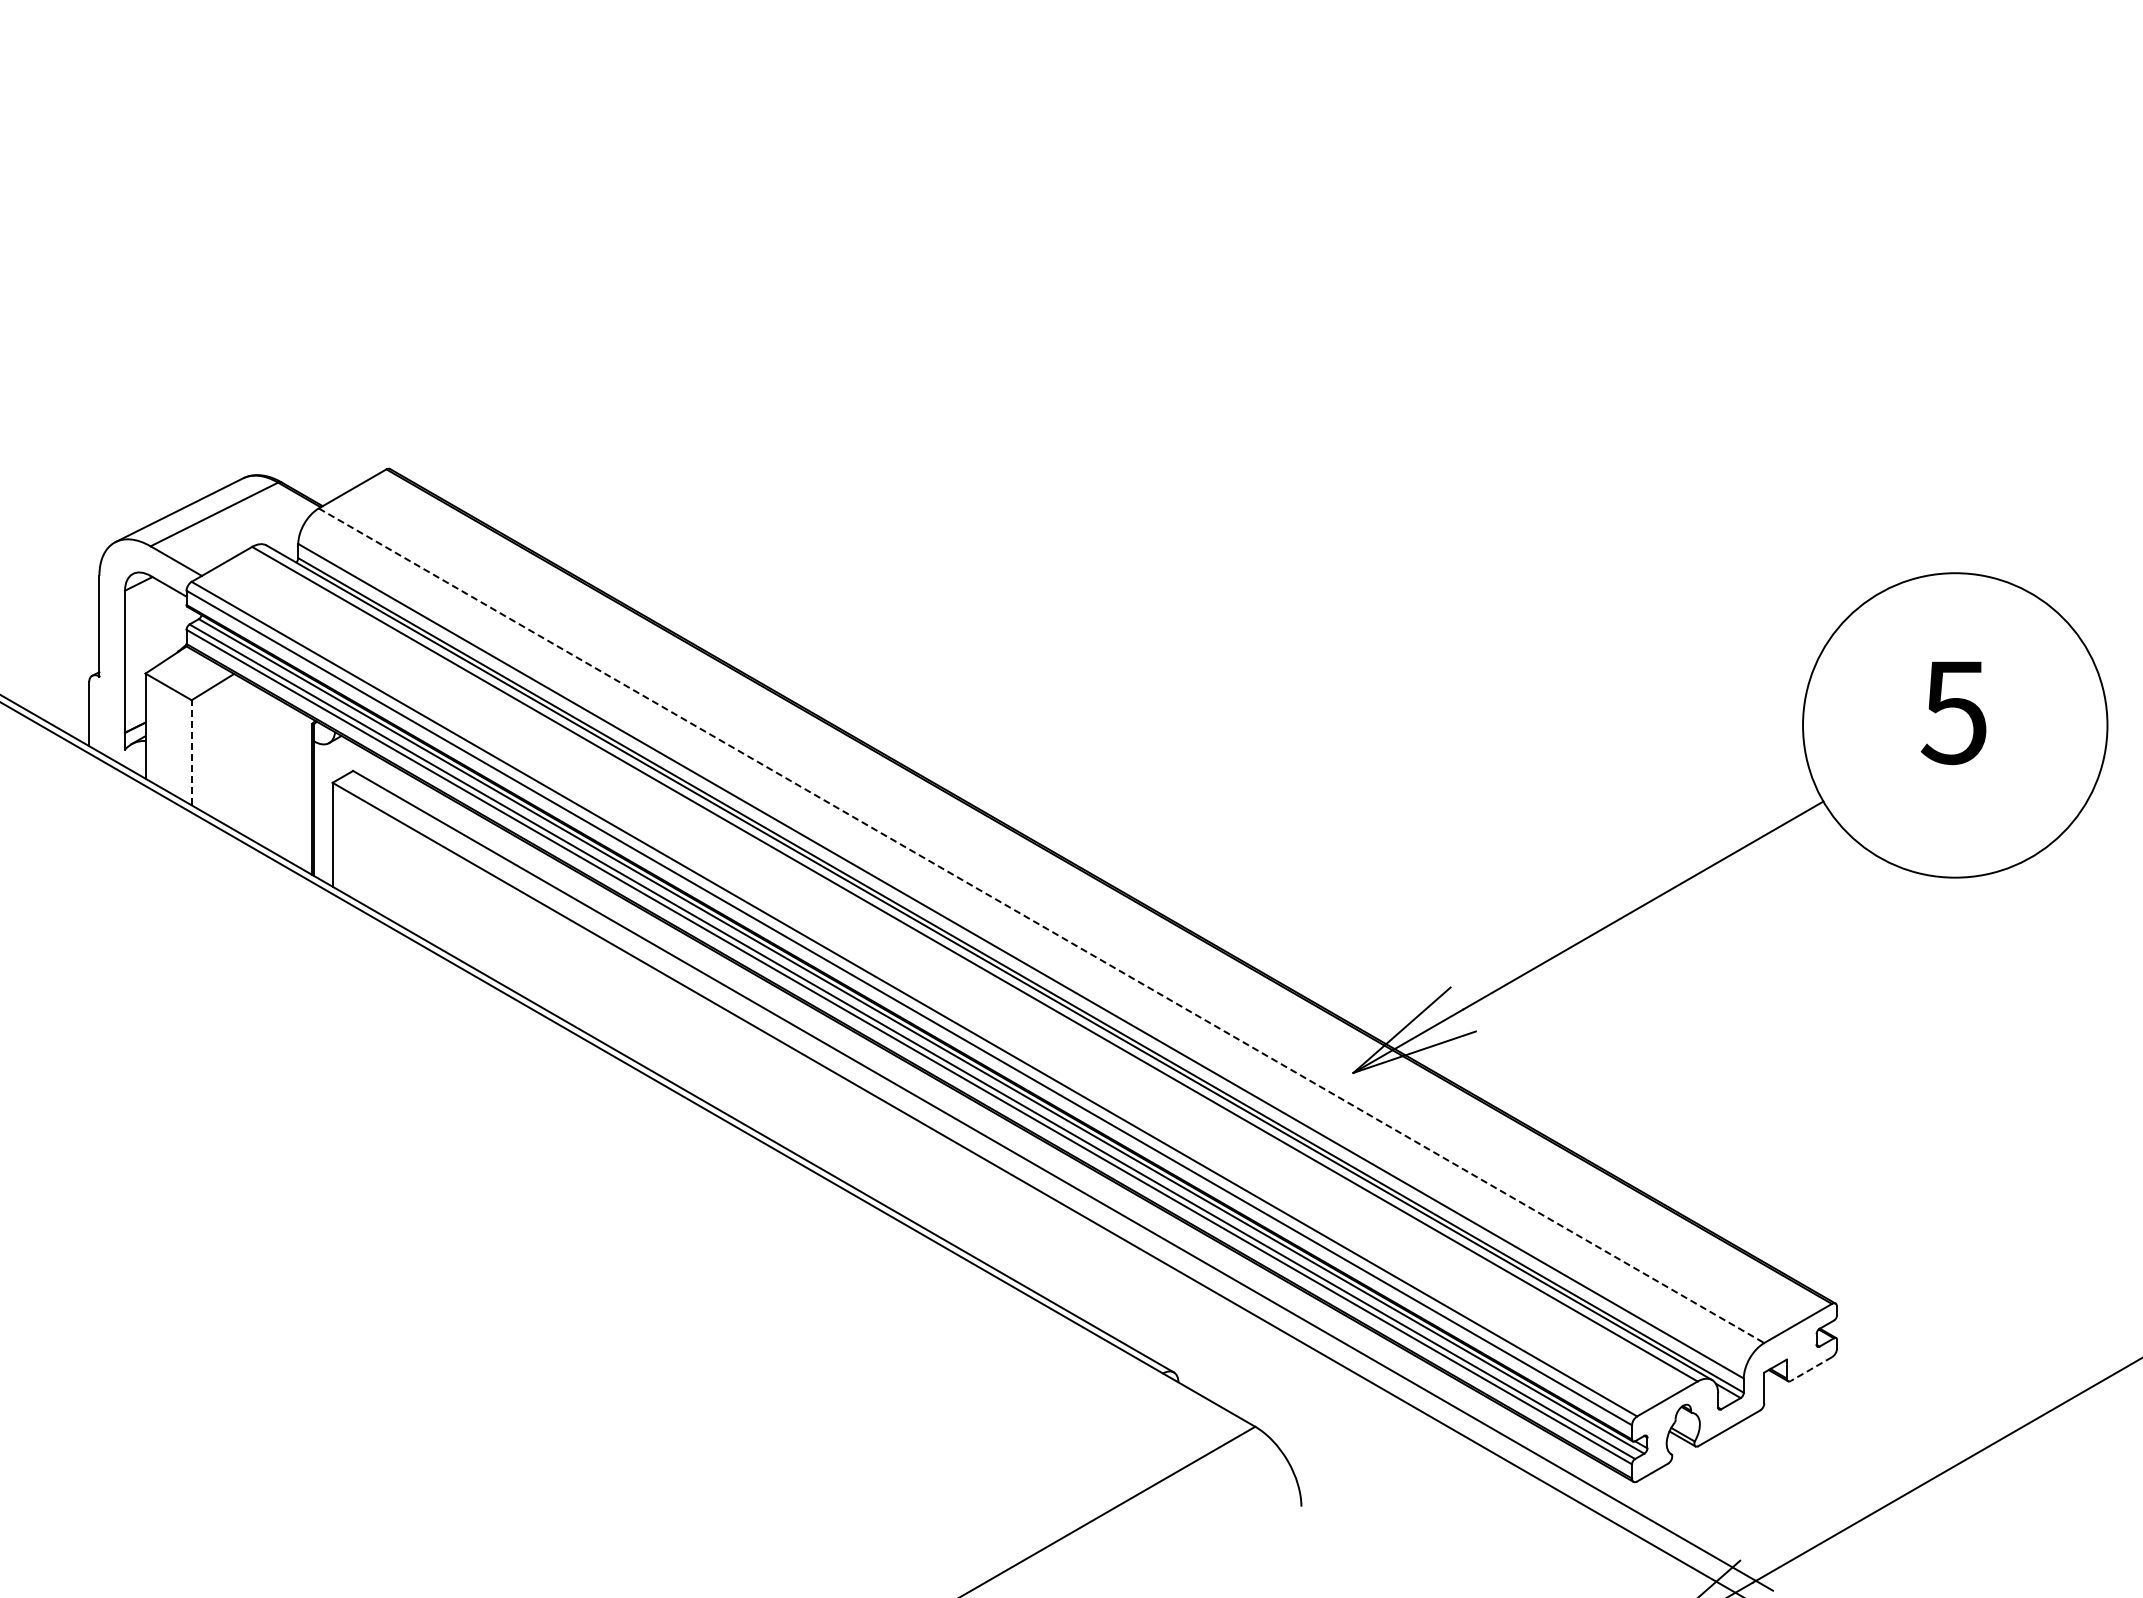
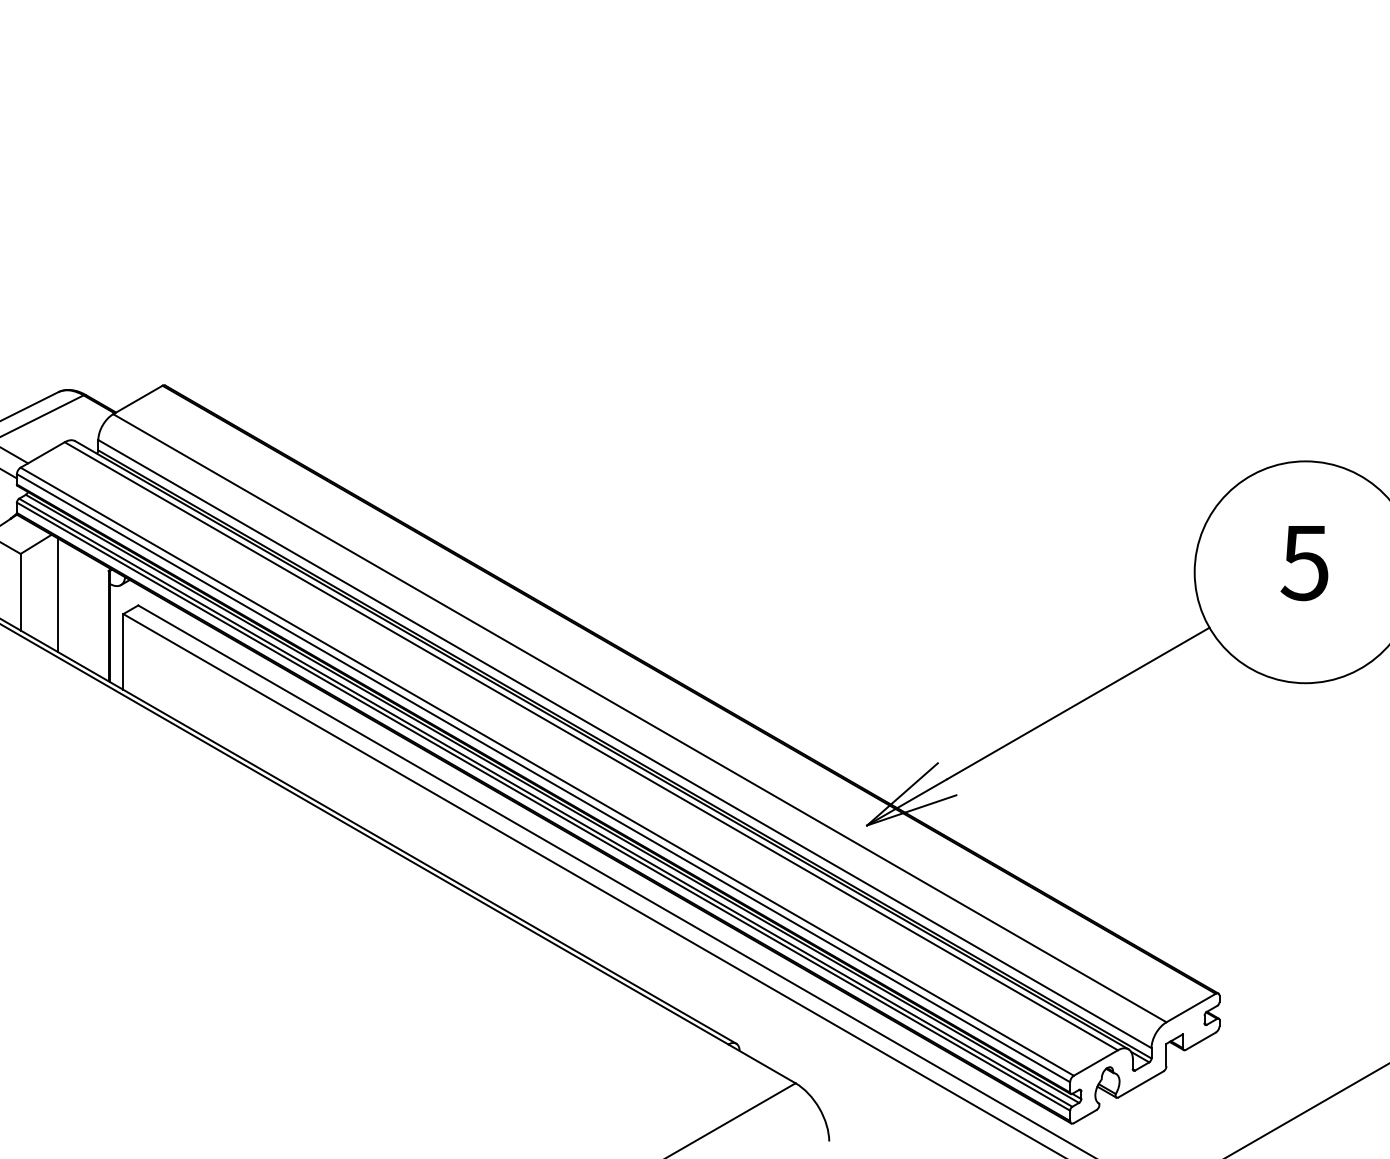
line: (191, 752) -> (20, 592), dashed -> solid
line: (242, 756) -> (57, 594), added
line: (1041, 925) -> (639, 718), dashed -> solid
line: (1811, 1369) -> (1200, 1041), dashed -> solid

